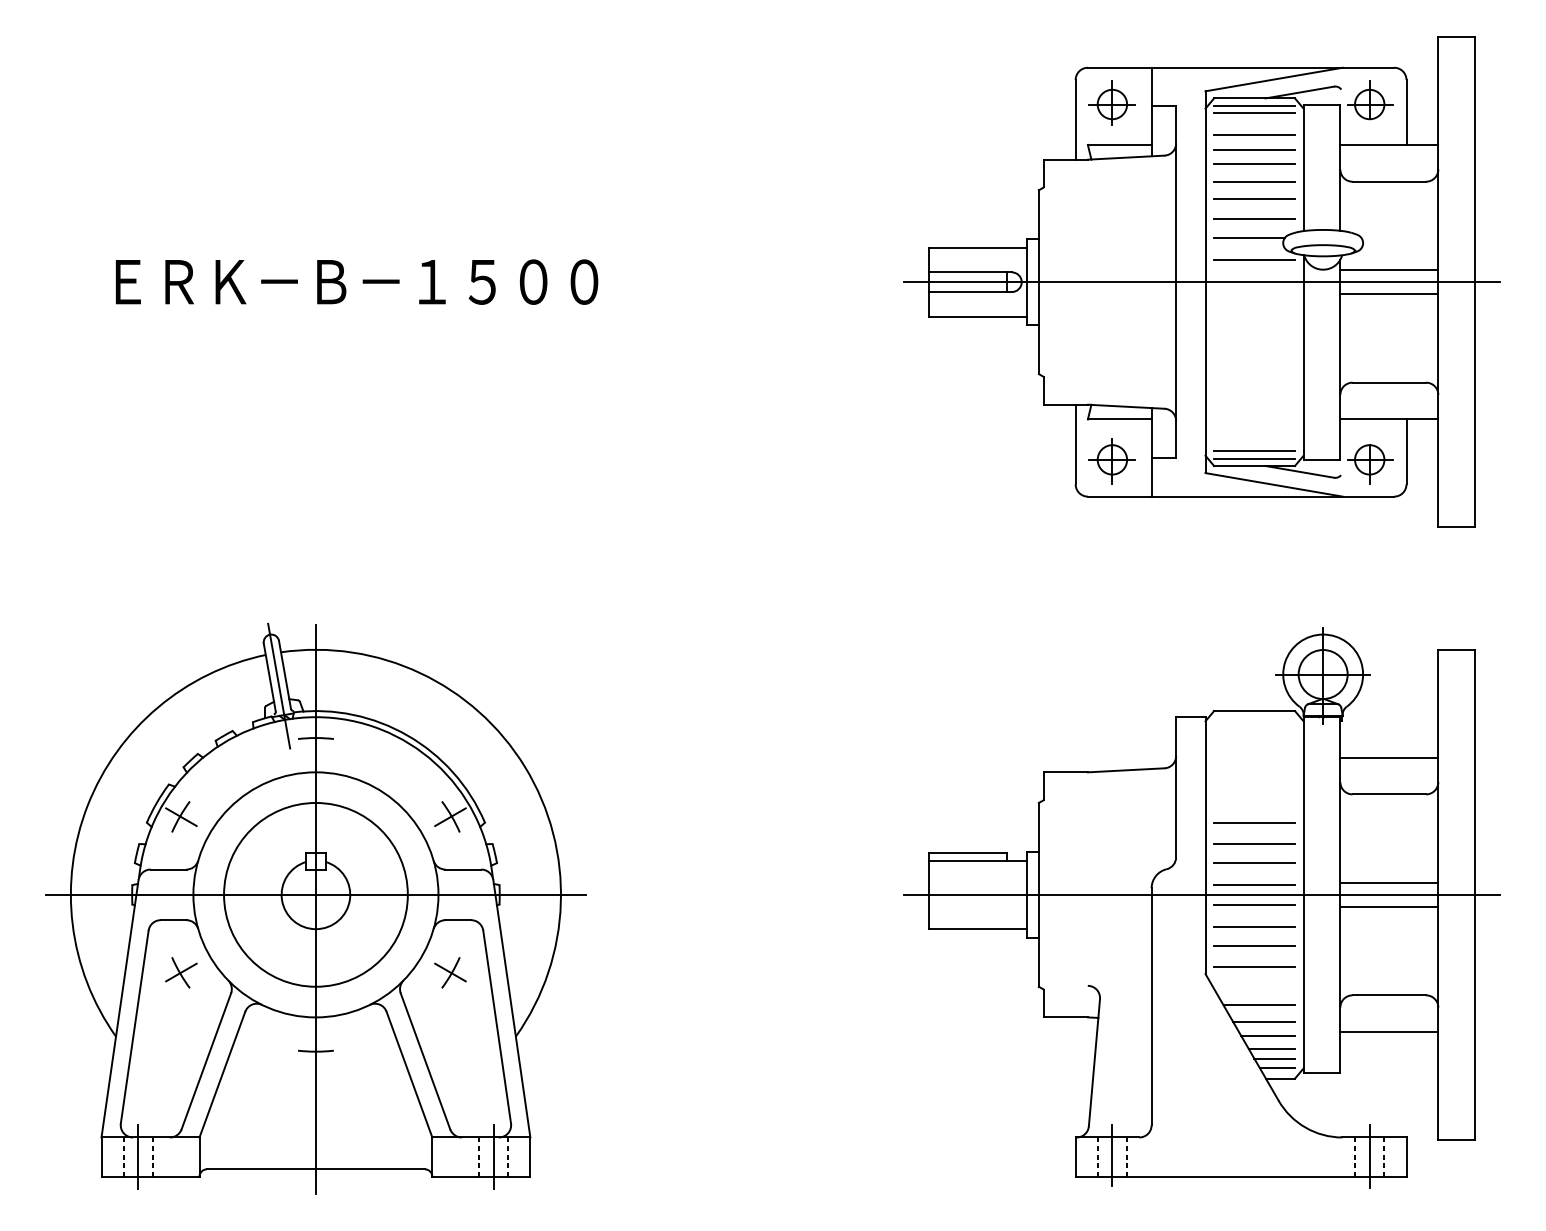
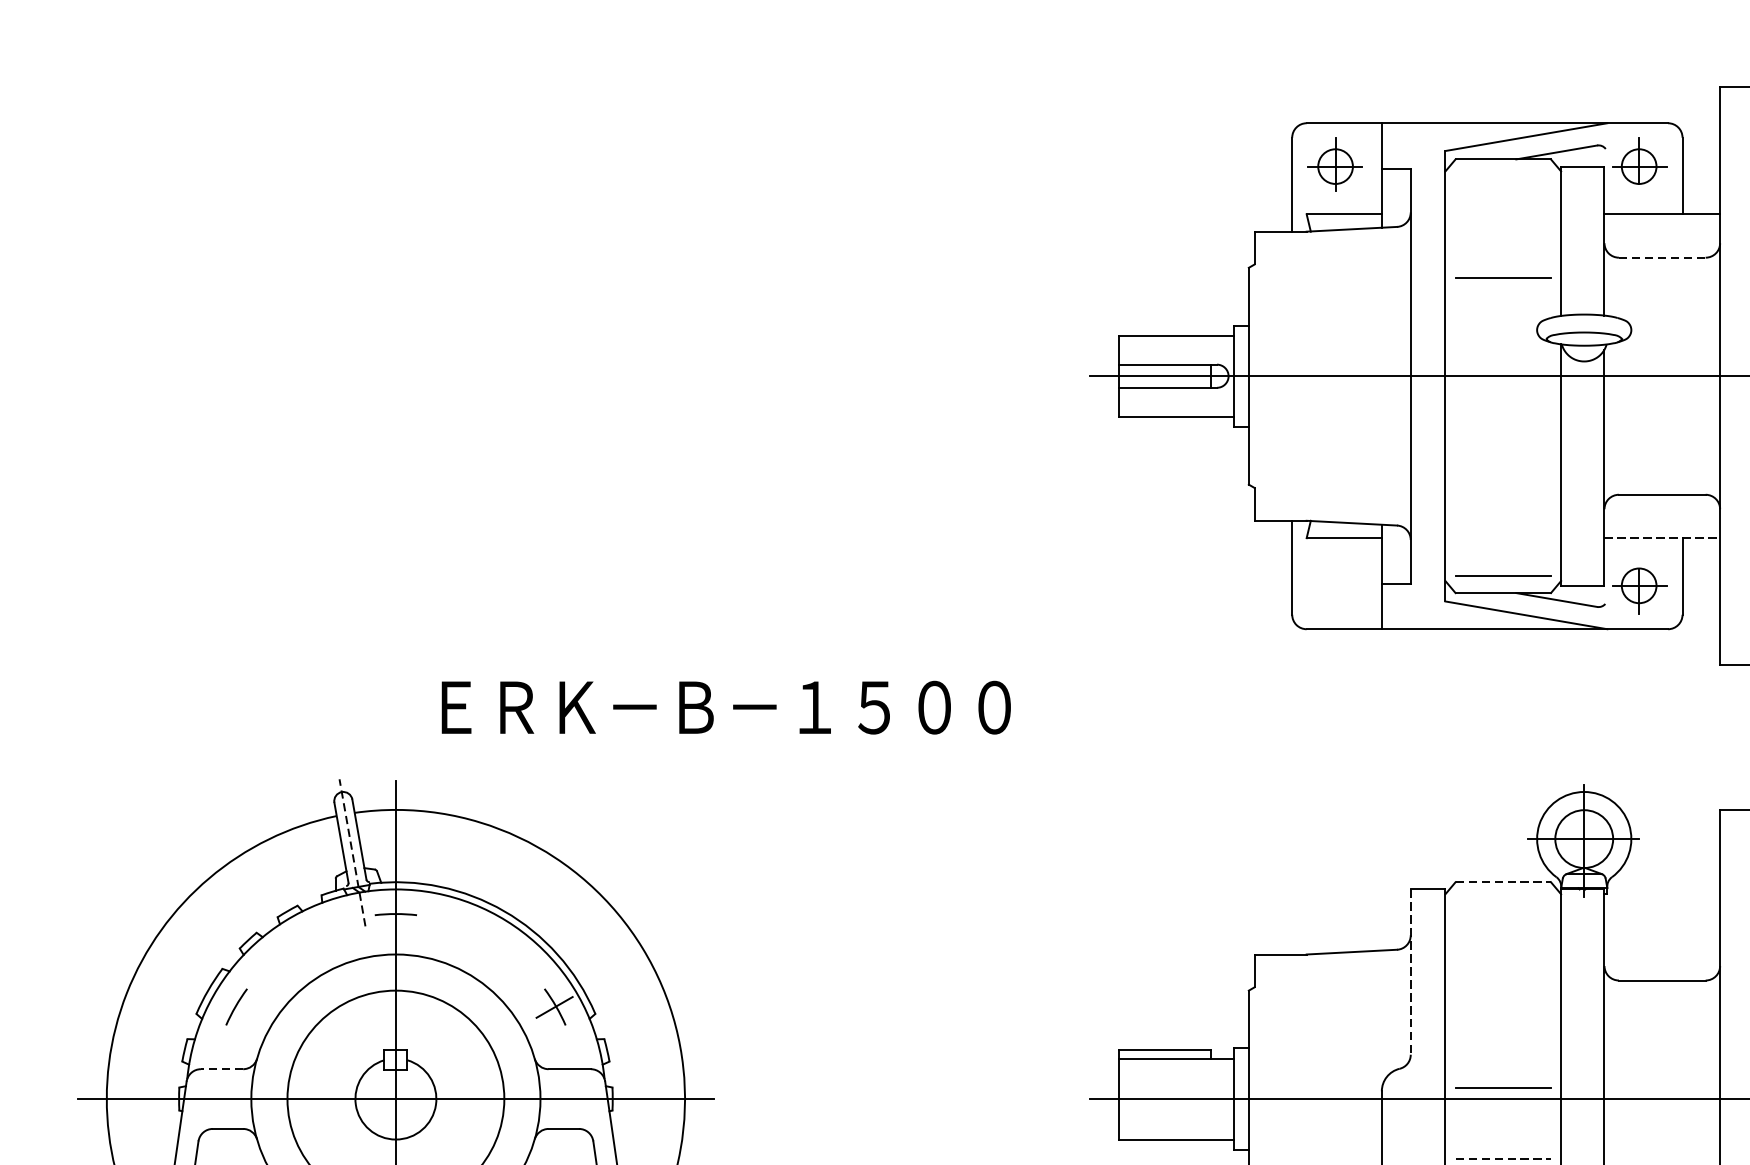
line: (1254, 105) -> (1503, 167), removed
line: (1254, 113) -> (1503, 177), removed
line: (1254, 135) -> (1503, 203), removed
line: (1254, 149) -> (1503, 219), removed
line: (1254, 164) -> (1503, 237), removed
line: (1254, 181) -> (1503, 257), removed
line: (1389, 181) -> (1662, 257), solid -> dashed
line: (1254, 219) -> (1503, 302), removed
line: (1249, 237) -> (1497, 323), removed
line: (1254, 260) -> (1503, 350), removed
line: (1389, 269) -> (1662, 361), removed
text: (356, 281) -> (725, 706), moved
line: (1389, 294) -> (1662, 390), removed
line: (1389, 419) -> (1662, 538), solid -> dashed
line: (1254, 458) -> (1503, 584), removed
part: (1111, 461) -> (1334, 587), removed
line: (279, 685) -> (352, 852), solid -> dashed
line: (1255, 711) -> (1504, 882), solid -> dashed
line: (1389, 757) -> (1662, 936), removed
line: (1176, 787) -> (1411, 972), solid -> dashed
line: (181, 817) -> (237, 1007), removed
line: (1254, 822) -> (1503, 1013), removed
line: (1254, 844) -> (1503, 1039), removed
line: (1254, 863) -> (1503, 1062), removed
line: (168, 869) -> (221, 1069), solid -> dashed
line: (1389, 882) -> (1662, 1084), removed
line: (1254, 904) -> (1503, 1110), removed
line: (1389, 907) -> (1662, 1113), removed
line: (1254, 926) -> (1503, 1136), removed
line: (1255, 945) -> (1504, 1158), solid -> dashed

